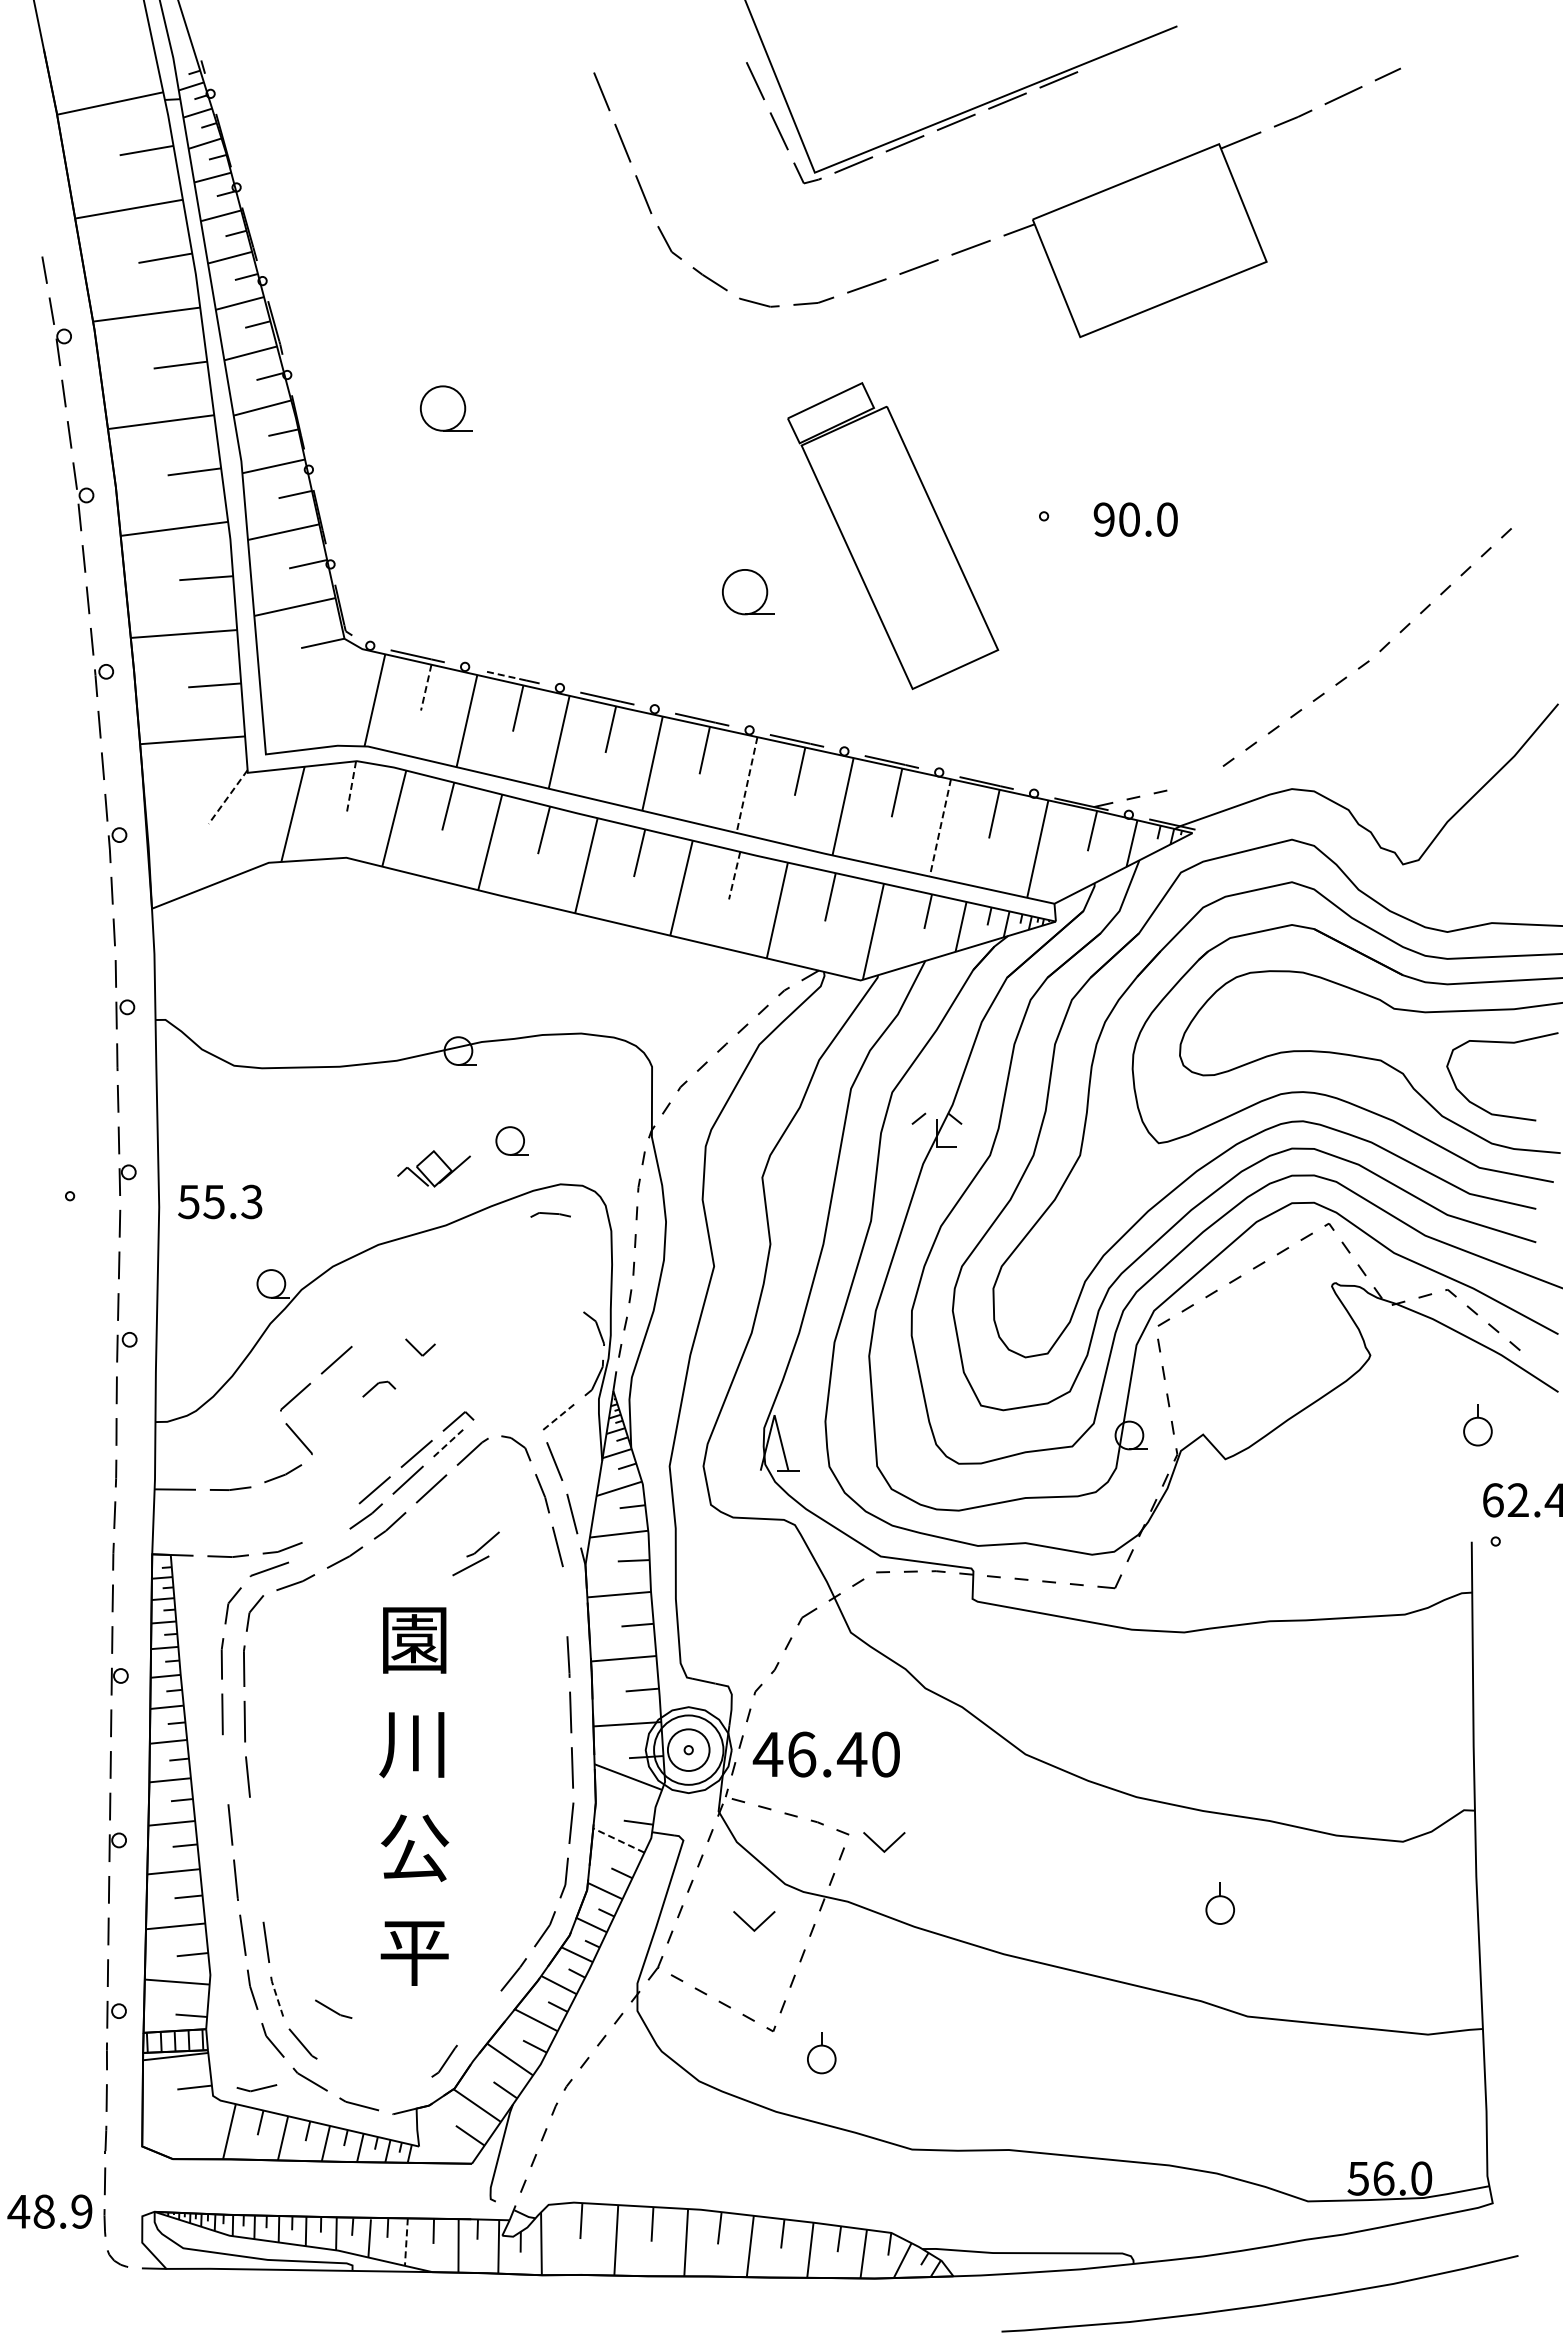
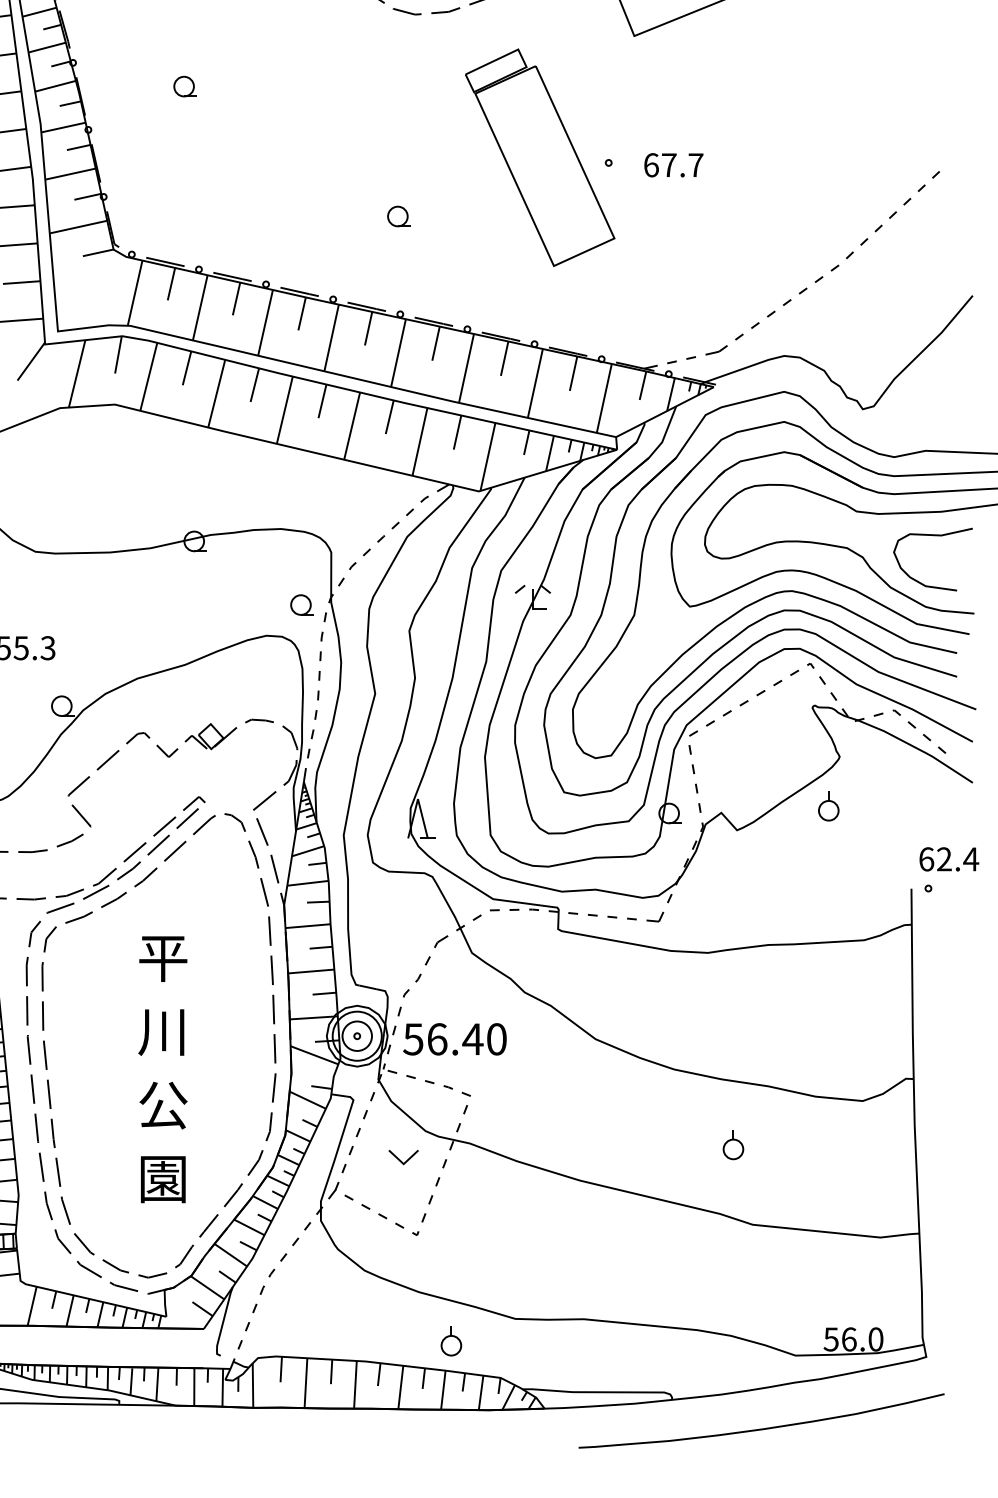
part: (445, 408) -> (185, 86), size x0.62
text: (1135, 519) -> (673, 165), 90.0 -> 67.7
part: (893, 536) -> (540, 158), moved
part: (747, 591) -> (398, 216), size x0.62
line: (505, 675) -> (227, 275), dashed -> solid
line: (426, 687) -> (171, 284), dashed -> solid
part: (1196, 781) -> (716, 350), added
line: (746, 785) -> (398, 353), dashed -> solid
line: (351, 787) -> (118, 354), dashed -> solid
line: (227, 797) -> (30, 361), dashed -> solid
line: (940, 827) -> (535, 383), dashed -> solid
line: (734, 876) -> (389, 417), dashed -> solid
part: (511, 1140) -> (301, 604), moved
part: (433, 1168) -> (210, 736), moved
part: (550, 1214) -> (259, 720), moved
part: (379, 1388) -> (138, 737), moved
line: (558, 1417) -> (265, 800), dashed -> solid
part: (1477, 1425) -> (828, 806), moved
line: (449, 1442) -> (187, 818), dashed -> solid
part: (475, 1553) -> (99, 883), moved
line: (565, 1601) -> (270, 930), added
text: (414, 1640) -> (163, 958), 園 -> 平
text: (767, 1754) -> (412, 1039), 46.40 -> 56.40
line: (224, 1769) -> (28, 1049), added
line: (253, 1831) -> (49, 1093), added
line: (618, 1840) -> (307, 1100), dashed -> solid
part: (884, 1842) -> (495, 1101), removed
line: (259, 1887) -> (53, 1133), added
text: (414, 1952) -> (163, 1179), 平 -> 園
line: (277, 1998) -> (66, 1211), dashed -> solid
part: (333, 2008) -> (115, 1265), moved
line: (478, 2017) -> (208, 1225), added
part: (821, 2053) -> (451, 1341), moved
part: (256, 2088) -> (152, 1275), moved
line: (406, 2242) -> (157, 1384), dashed -> solid

